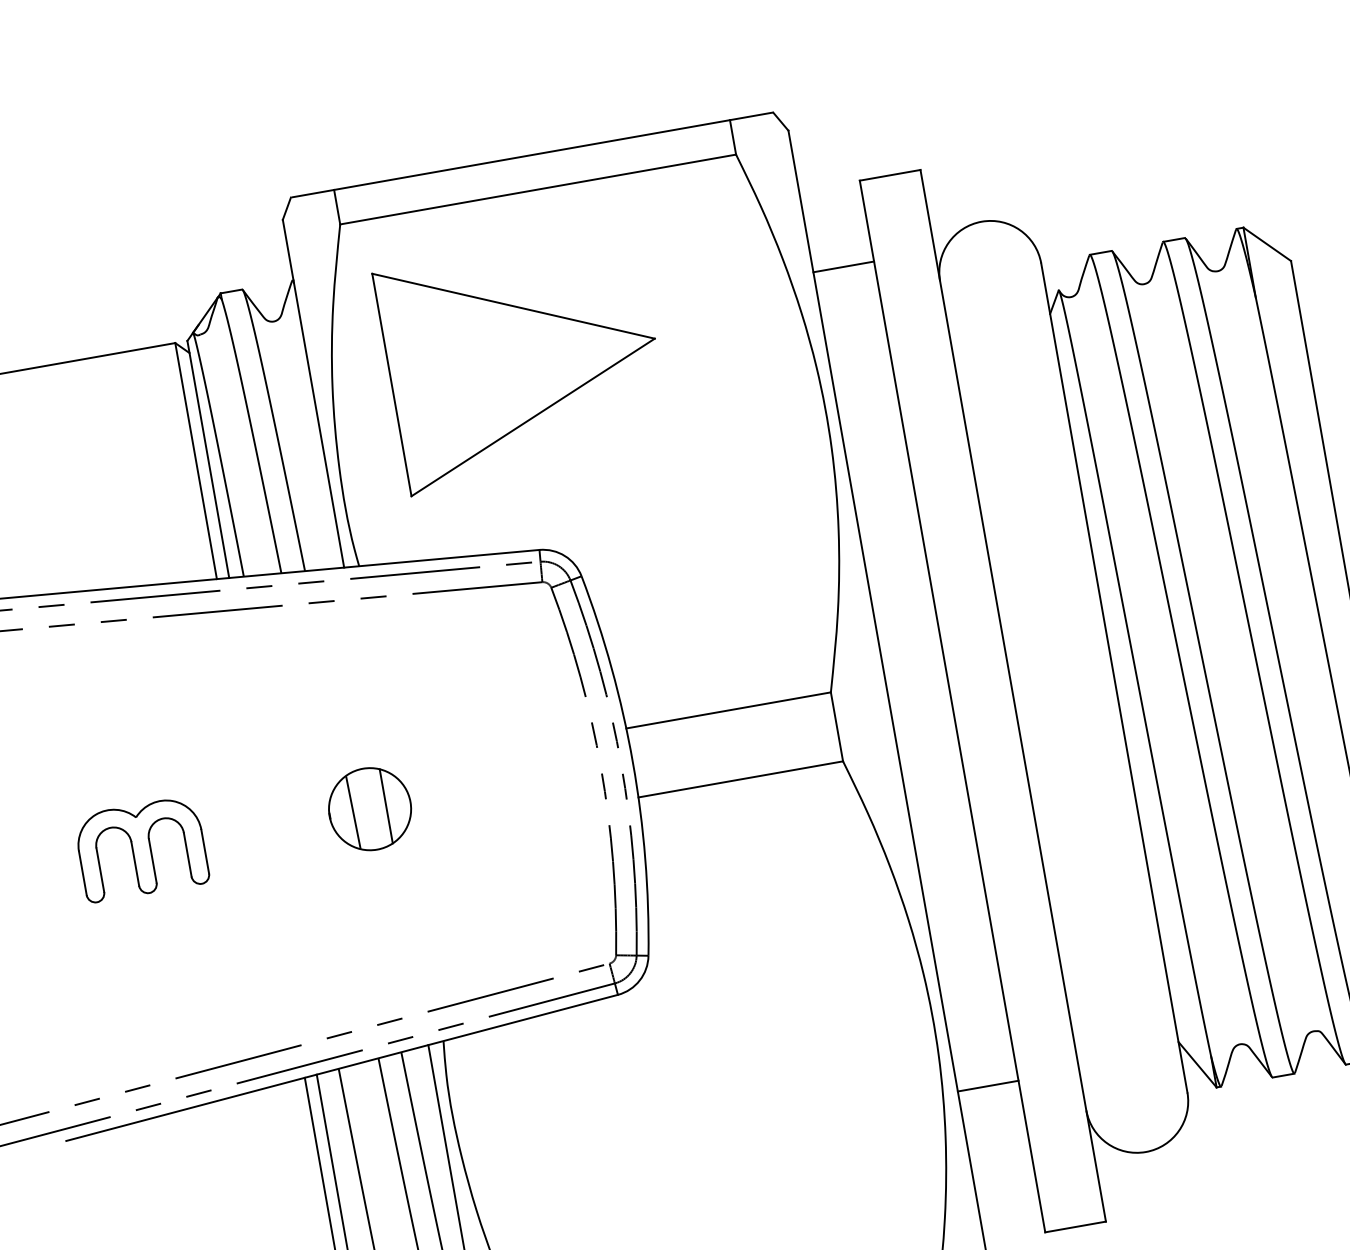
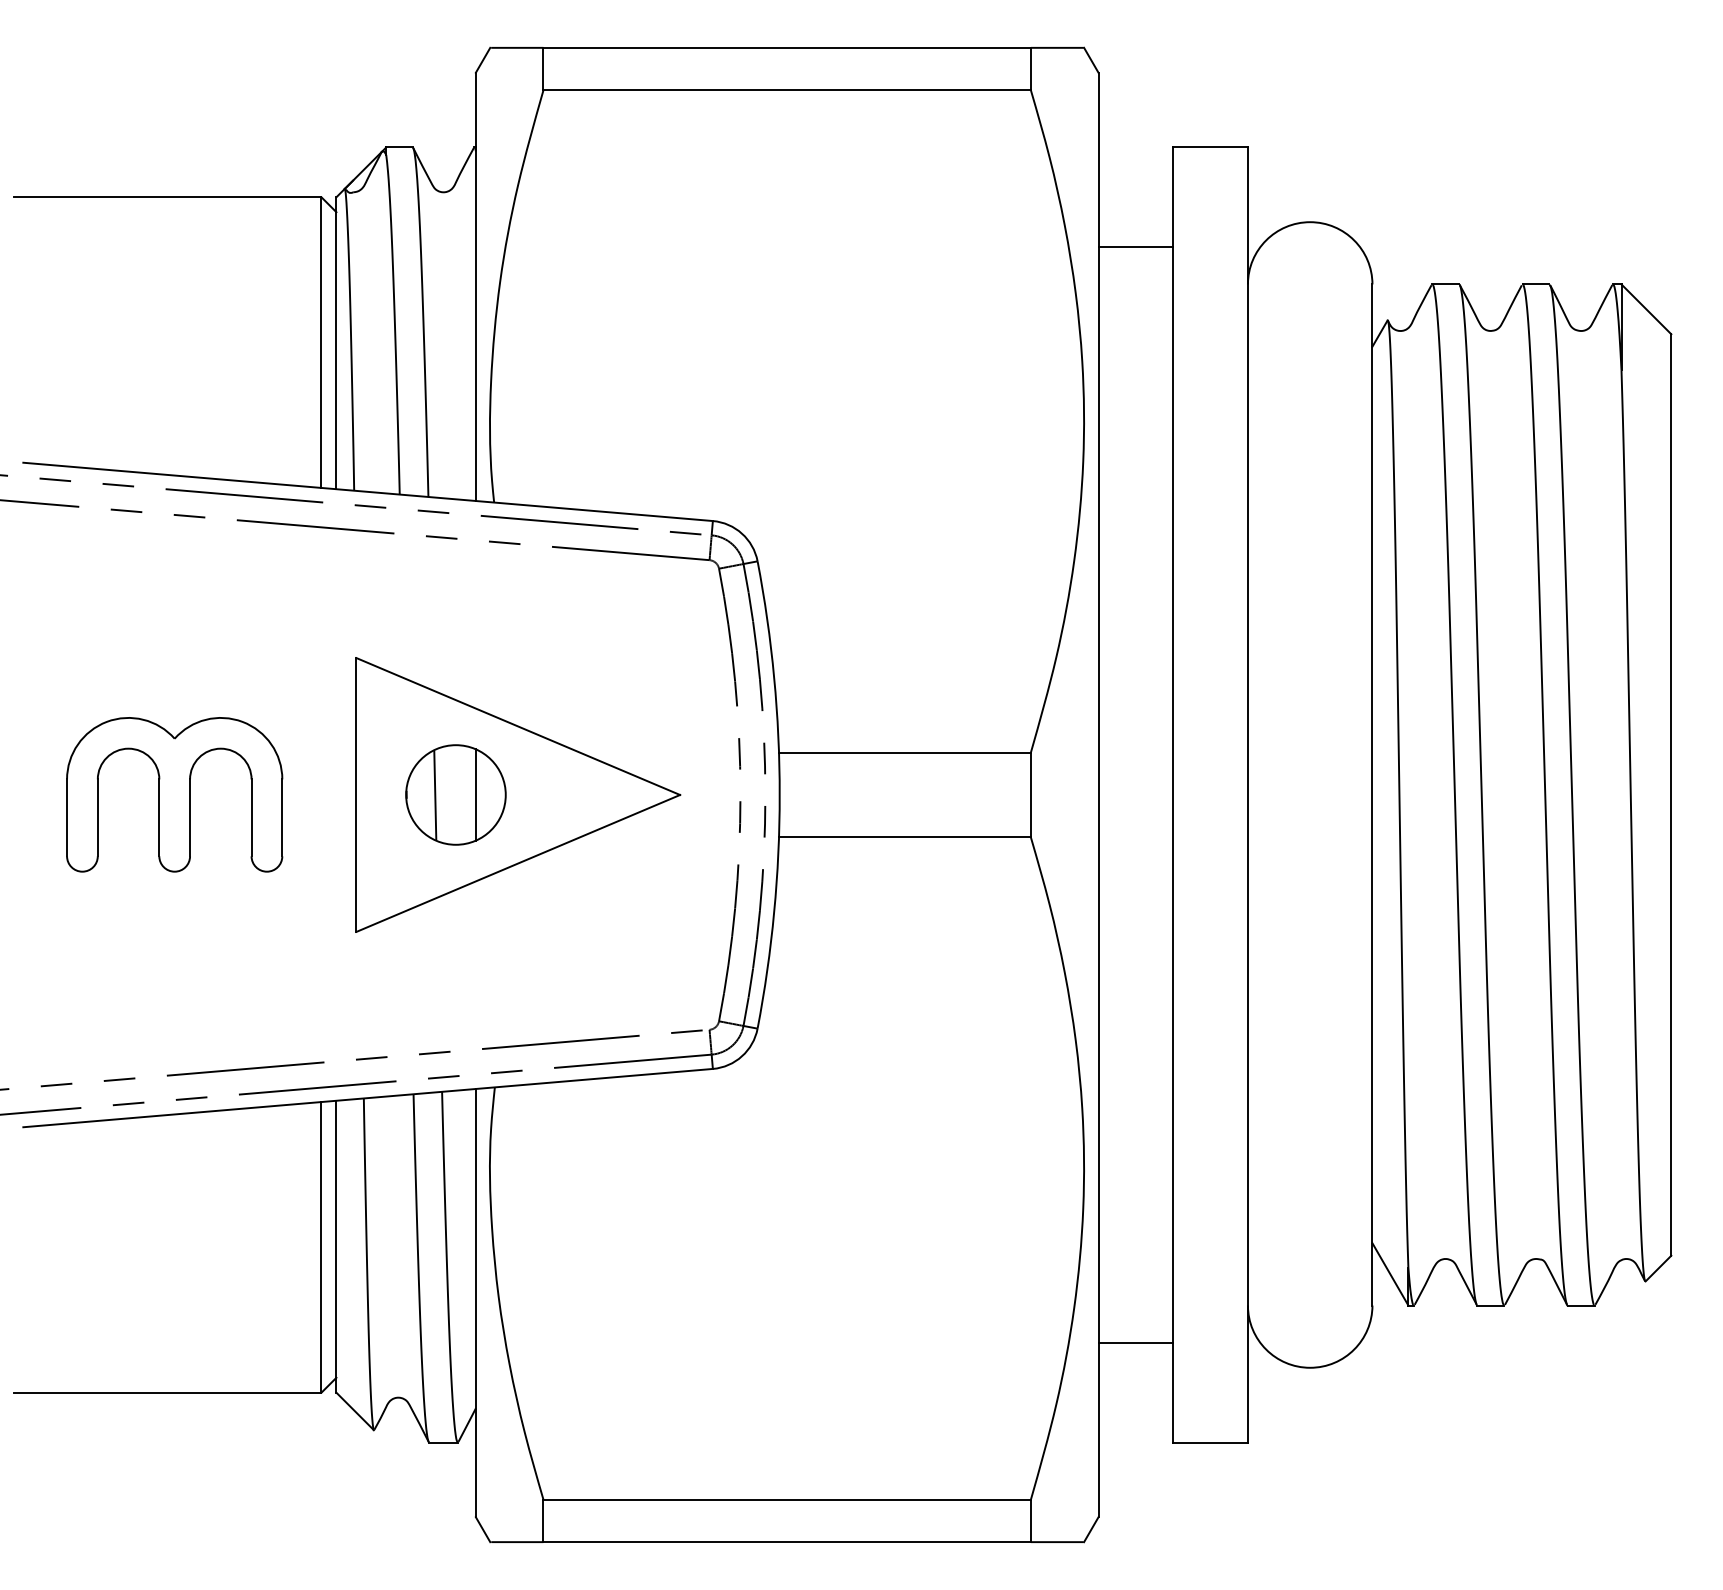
part: (523, 361) -> (518, 794), moved
part: (141, 849) -> (174, 794), size x1.43
line: (987, 1085) -> (1135, 1342), moved

